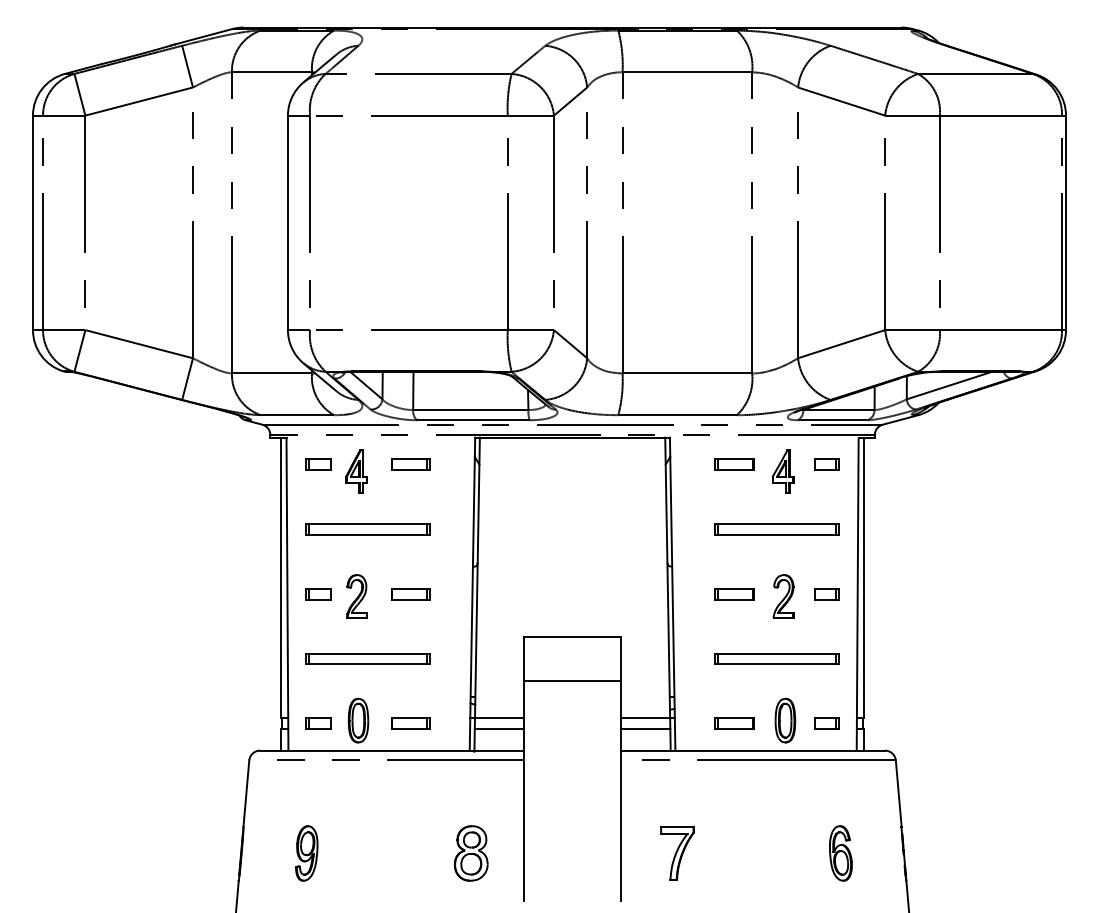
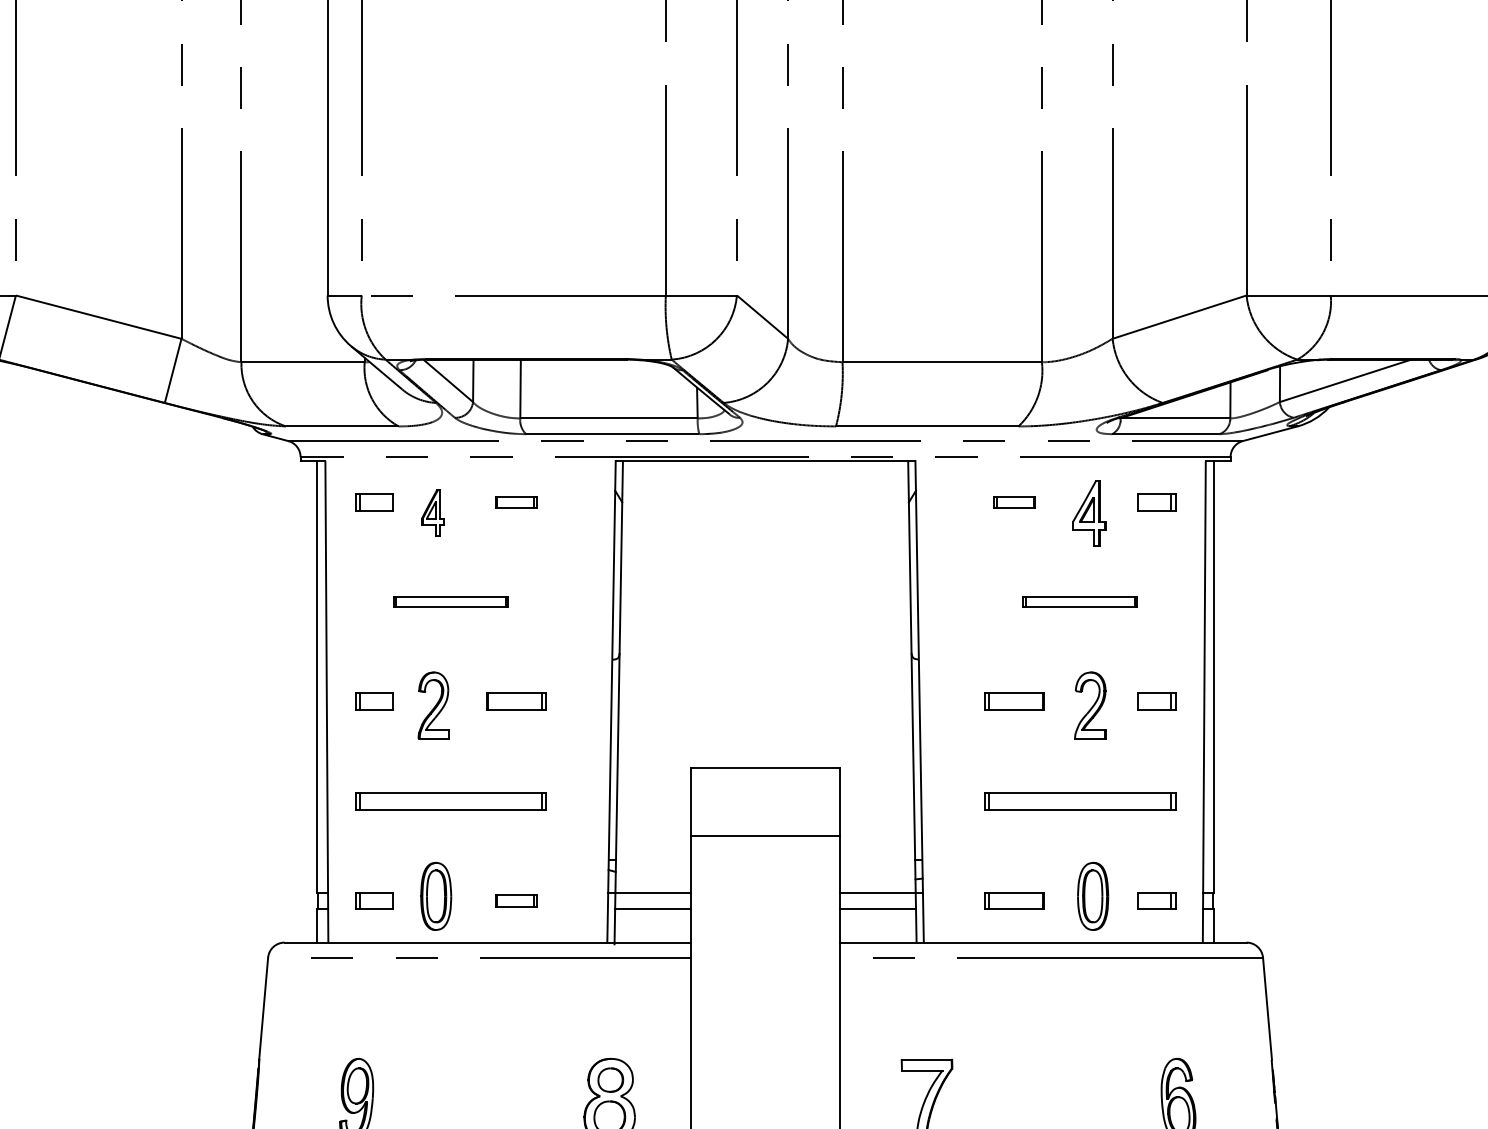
part: (410, 464) -> (516, 502), size x0.7
part: (734, 464) -> (1014, 502), size x0.7
part: (356, 471) -> (433, 513), size x0.7
part: (367, 529) -> (450, 602), size x0.6
part: (776, 529) -> (1079, 602), size x0.6
part: (410, 723) -> (516, 900), size x0.7

